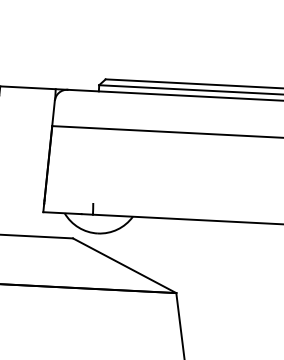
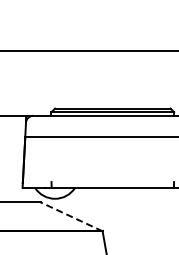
line: (124, 265) -> (71, 216), solid -> dashed

